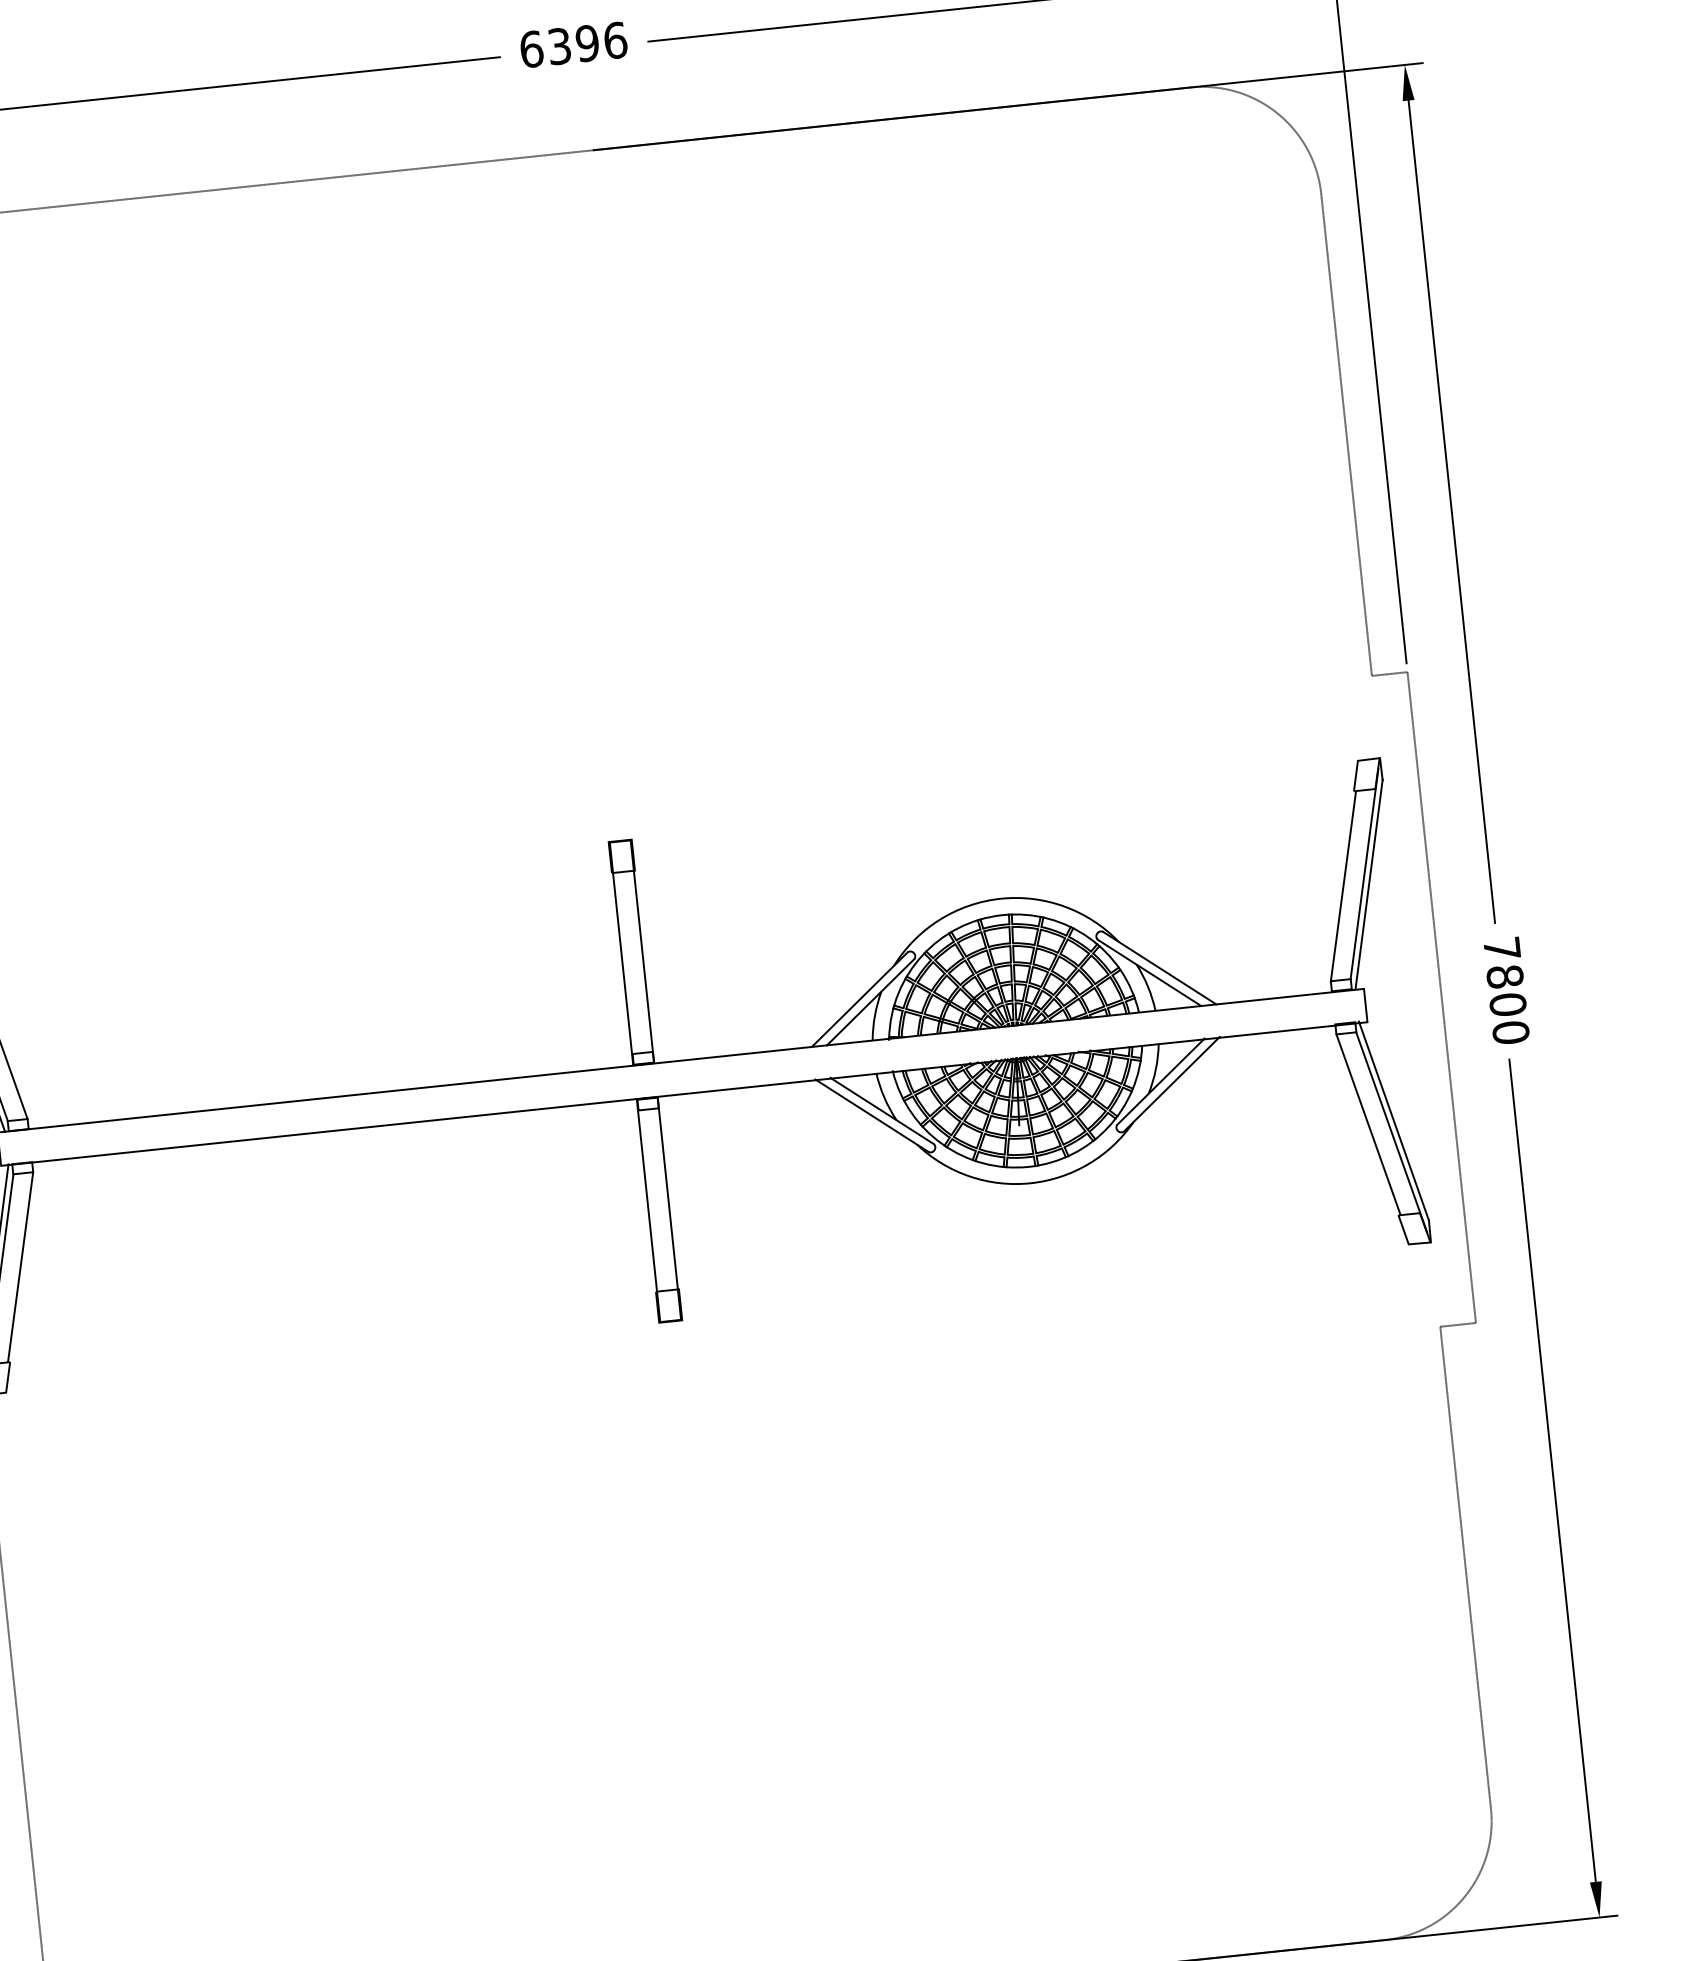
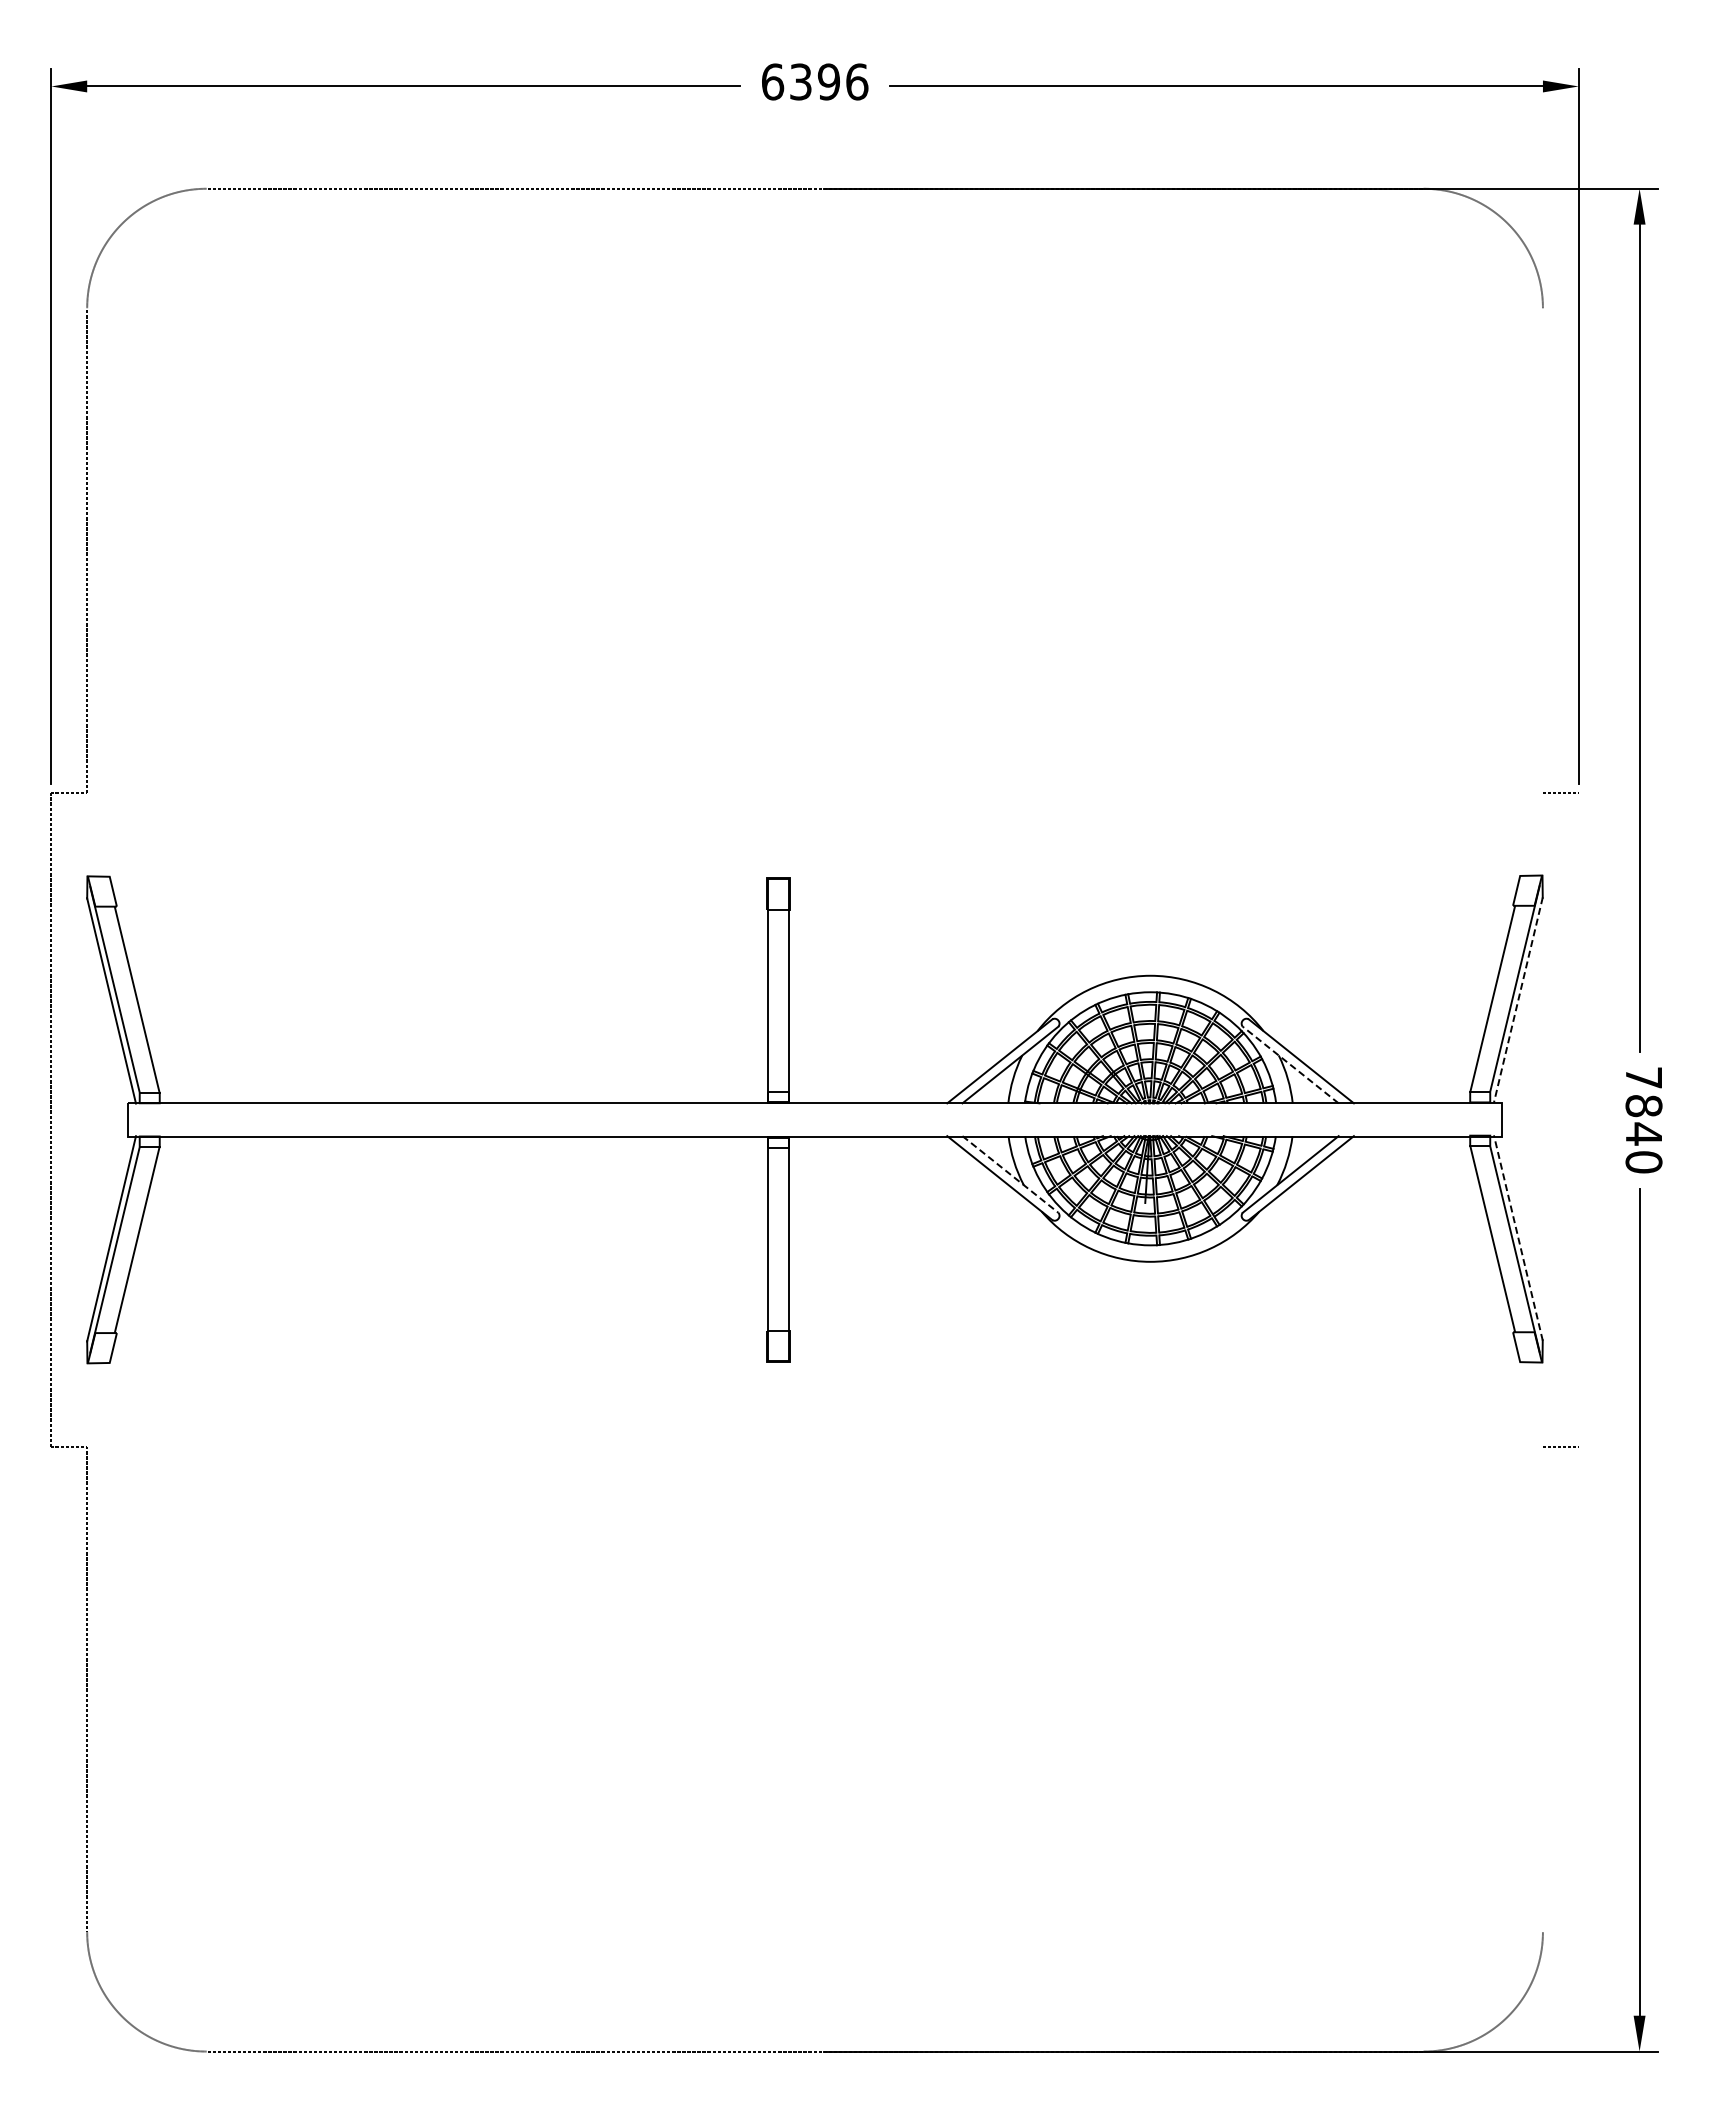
line: (1346, 434) -> (1542, 550), removed
line: (1369, 884) -> (1518, 1000), solid -> dashed
line: (1149, 972) -> (1290, 1064), solid -> dashed
line: (1441, 996) -> (1578, 1119), removed
text: (1507, 1004) -> (1643, 1133), 7800 -> 7840
line: (882, 1111) -> (1010, 1174), solid -> dashed
line: (1394, 1121) -> (1518, 1238), solid -> dashed
line: (1465, 1567) -> (1542, 1689), removed

